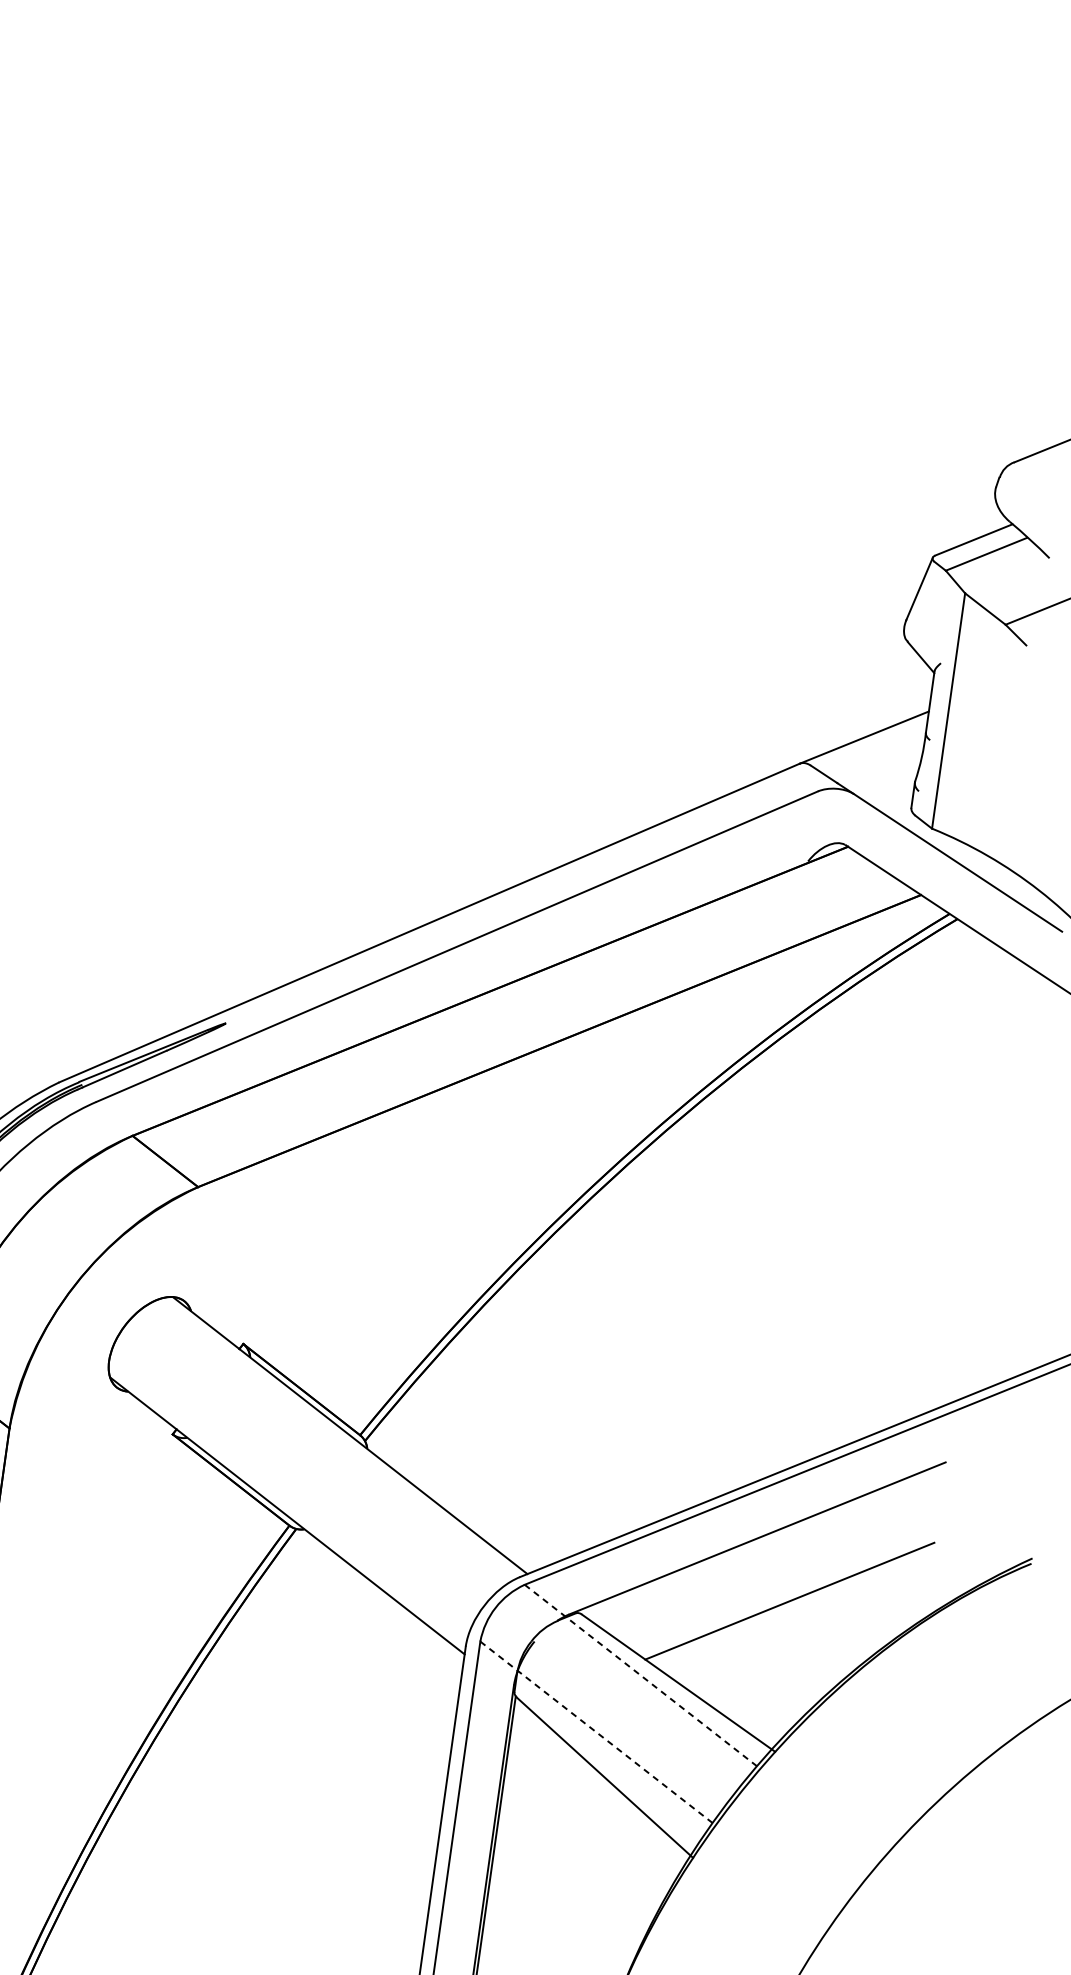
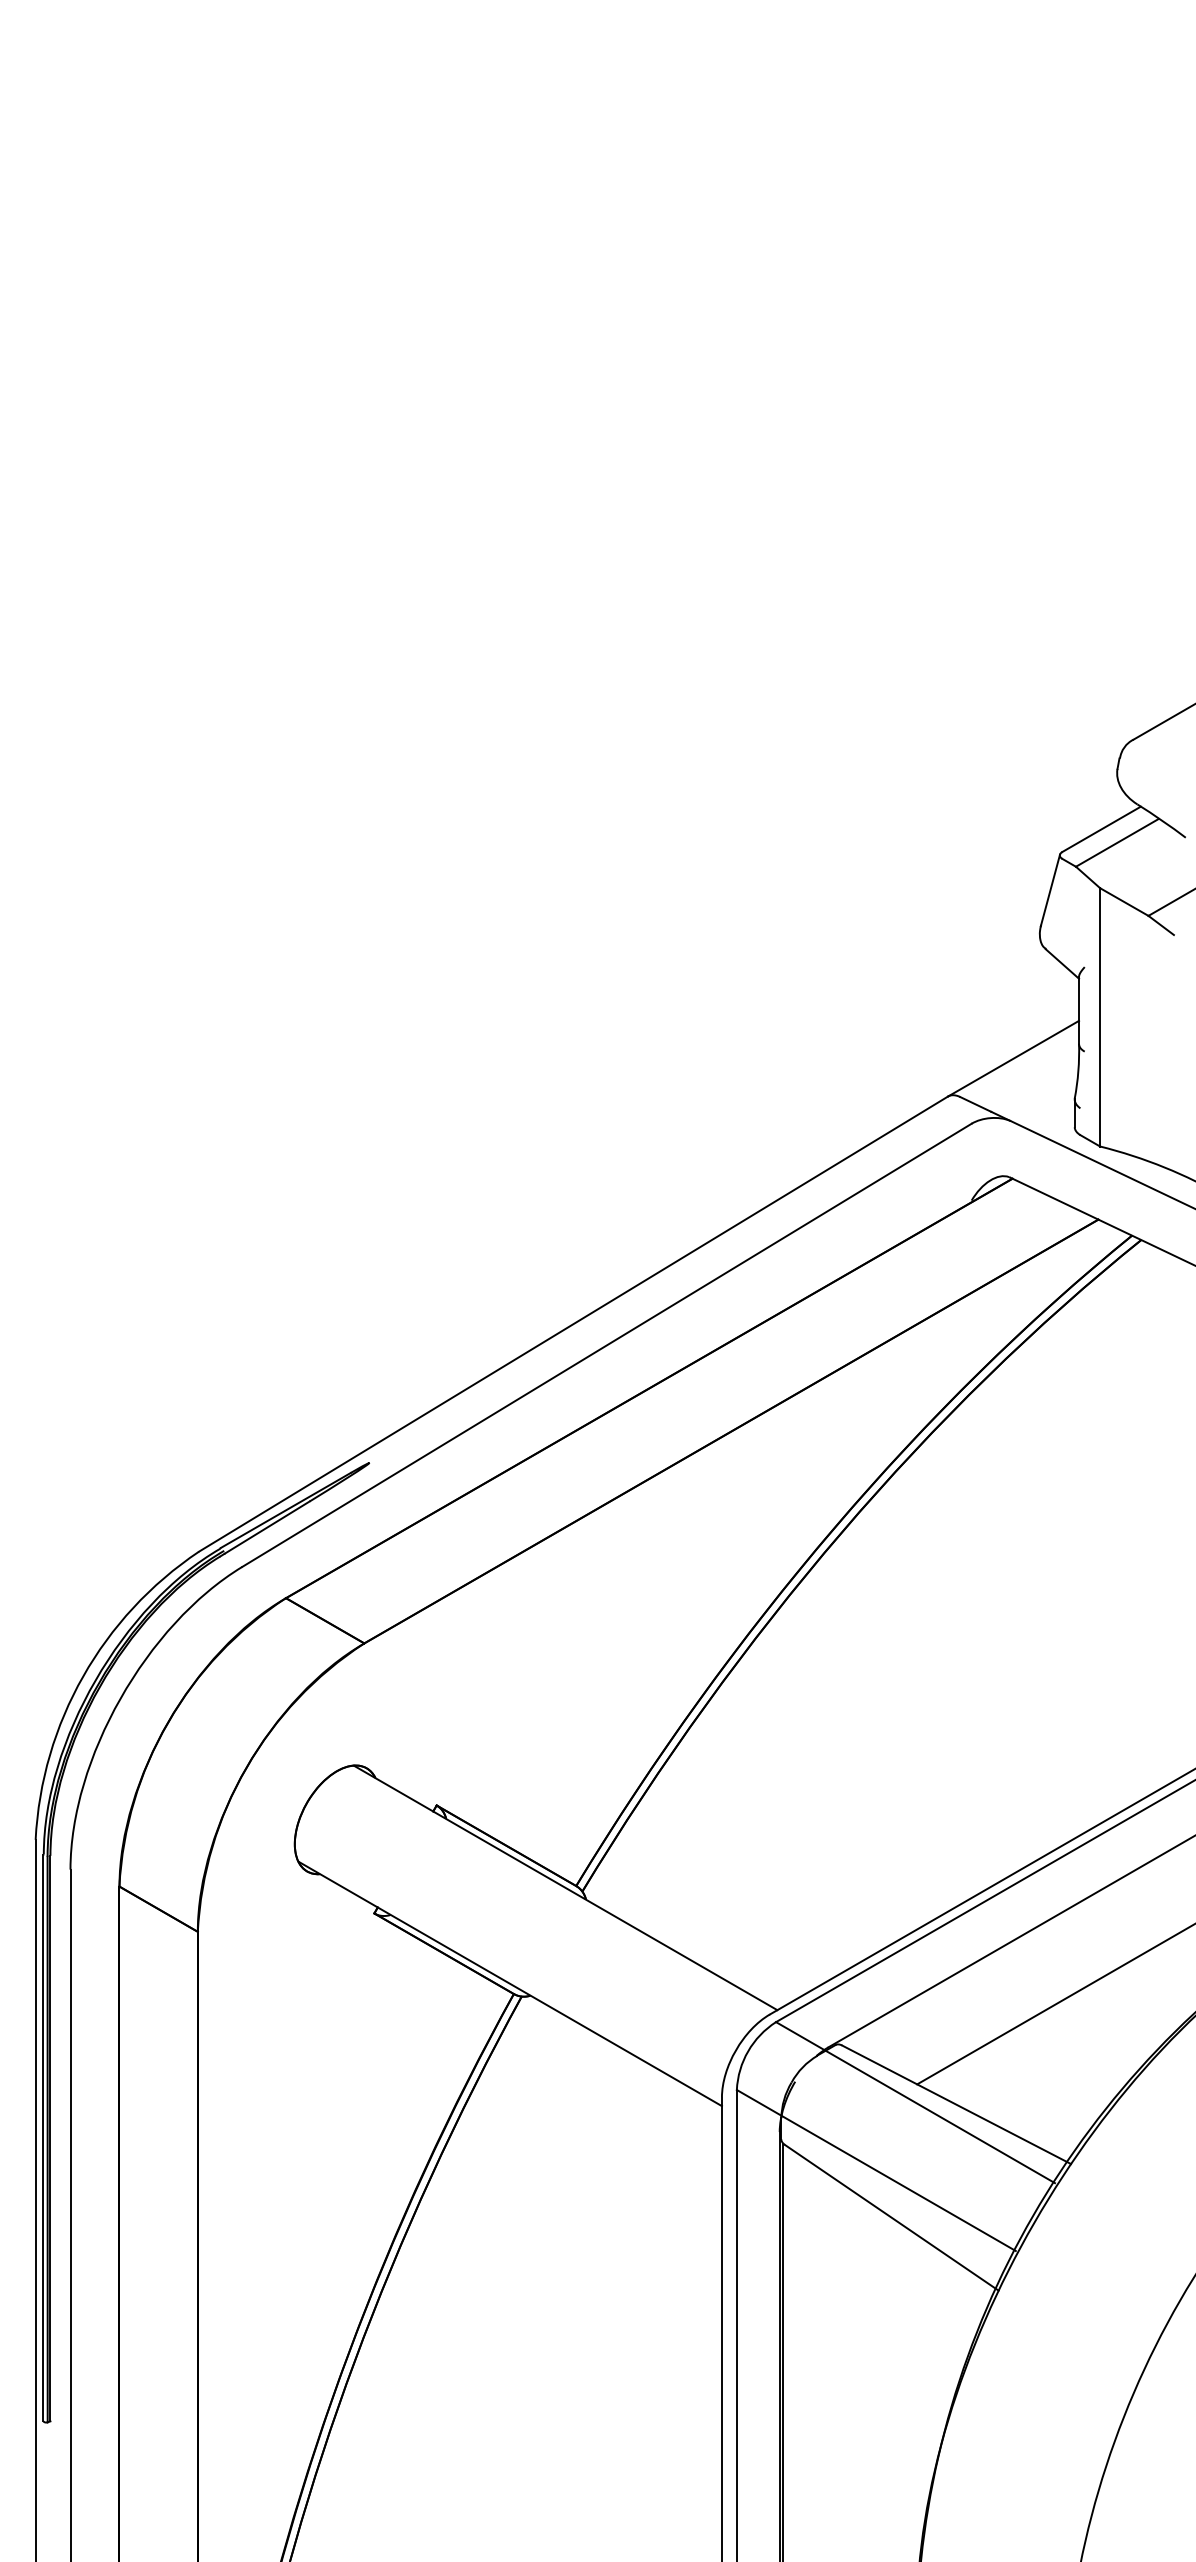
line: (641, 1675) -> (915, 2102), dashed -> solid
line: (597, 1732) -> (876, 2170), dashed -> solid

